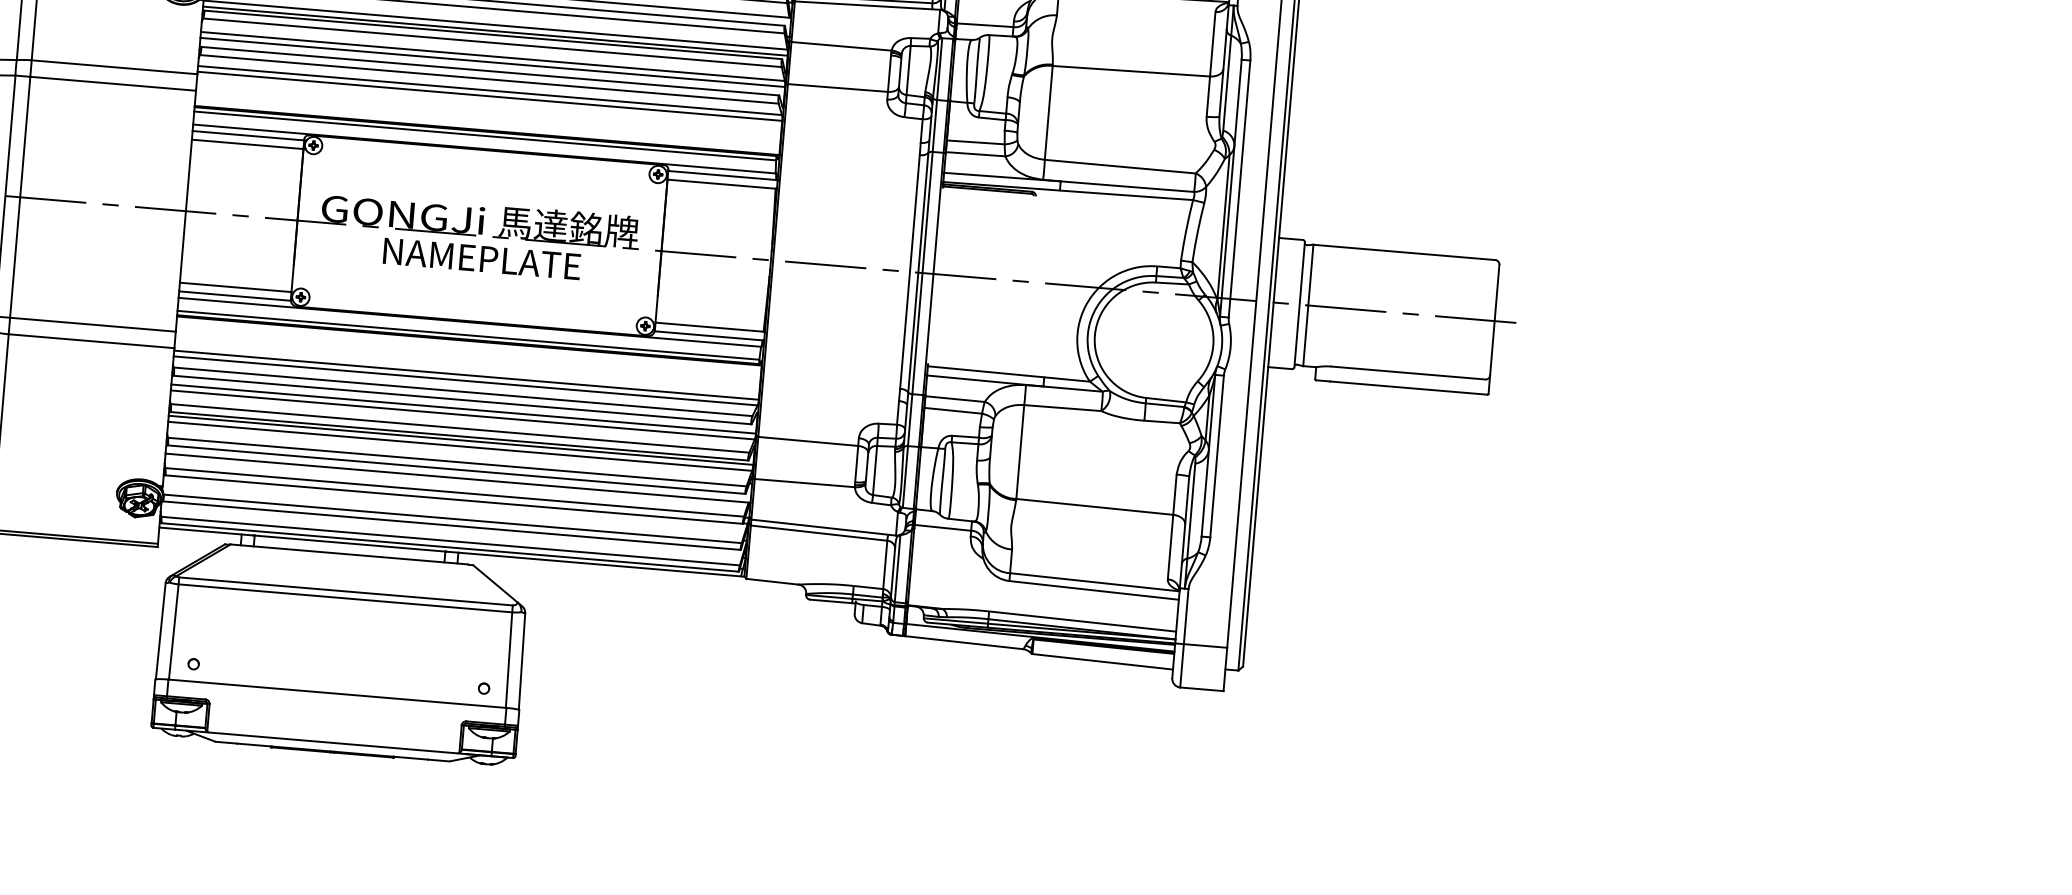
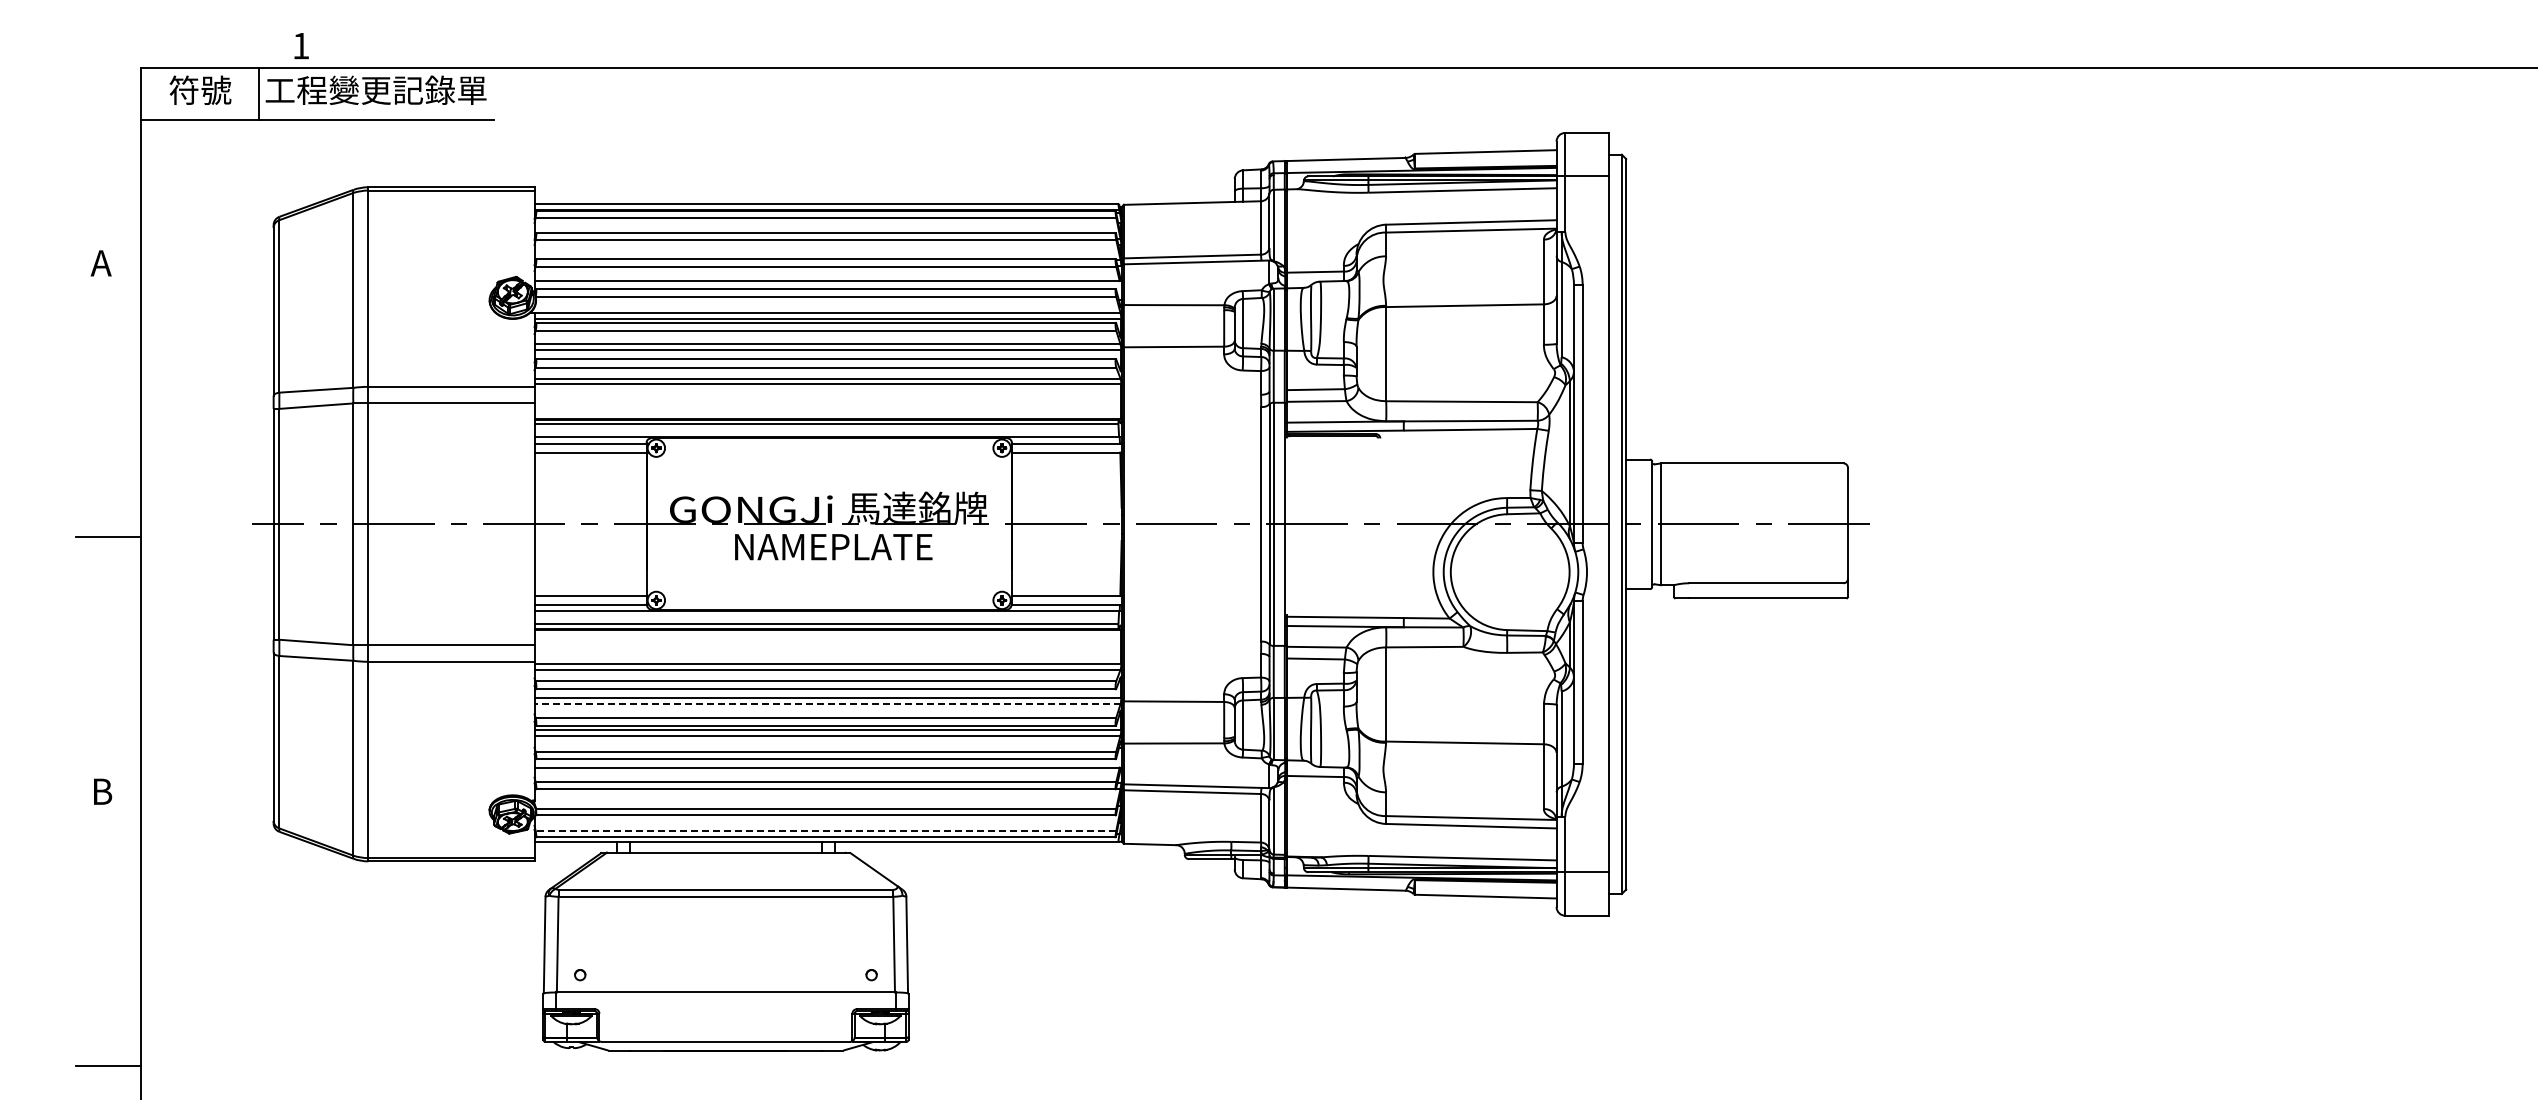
line: (462, 415) -> (827, 704), solid -> dashed
line: (450, 540) -> (825, 830), solid -> dashed

